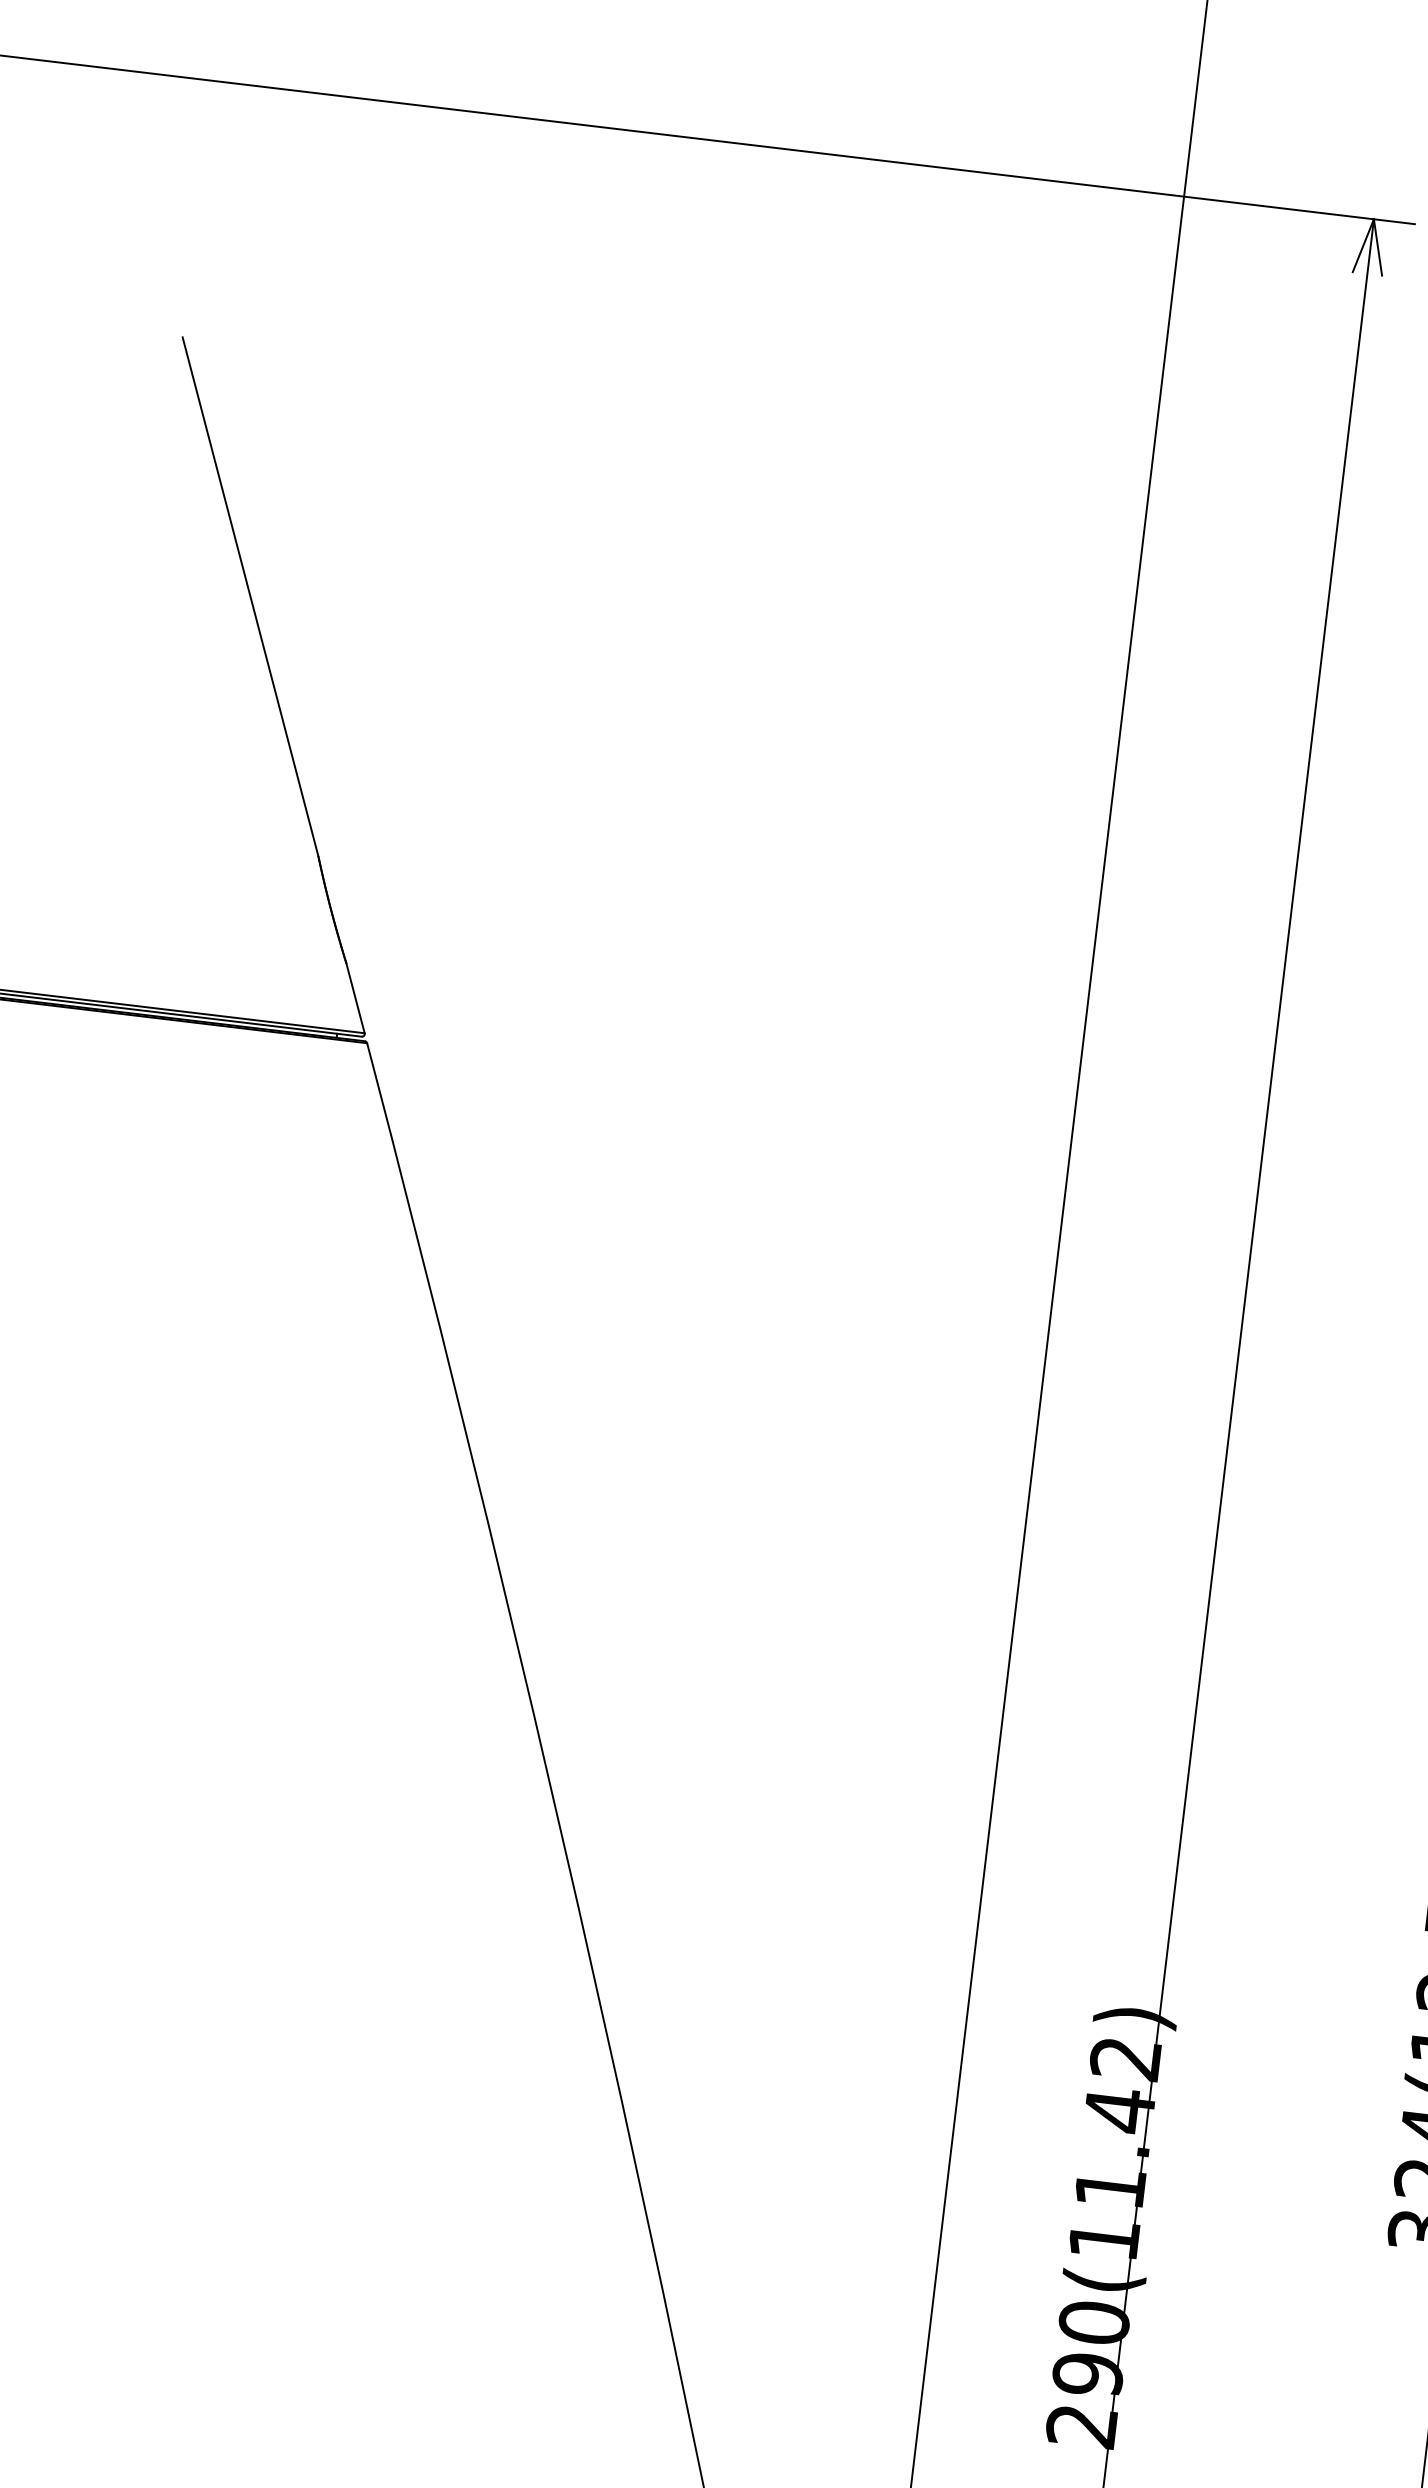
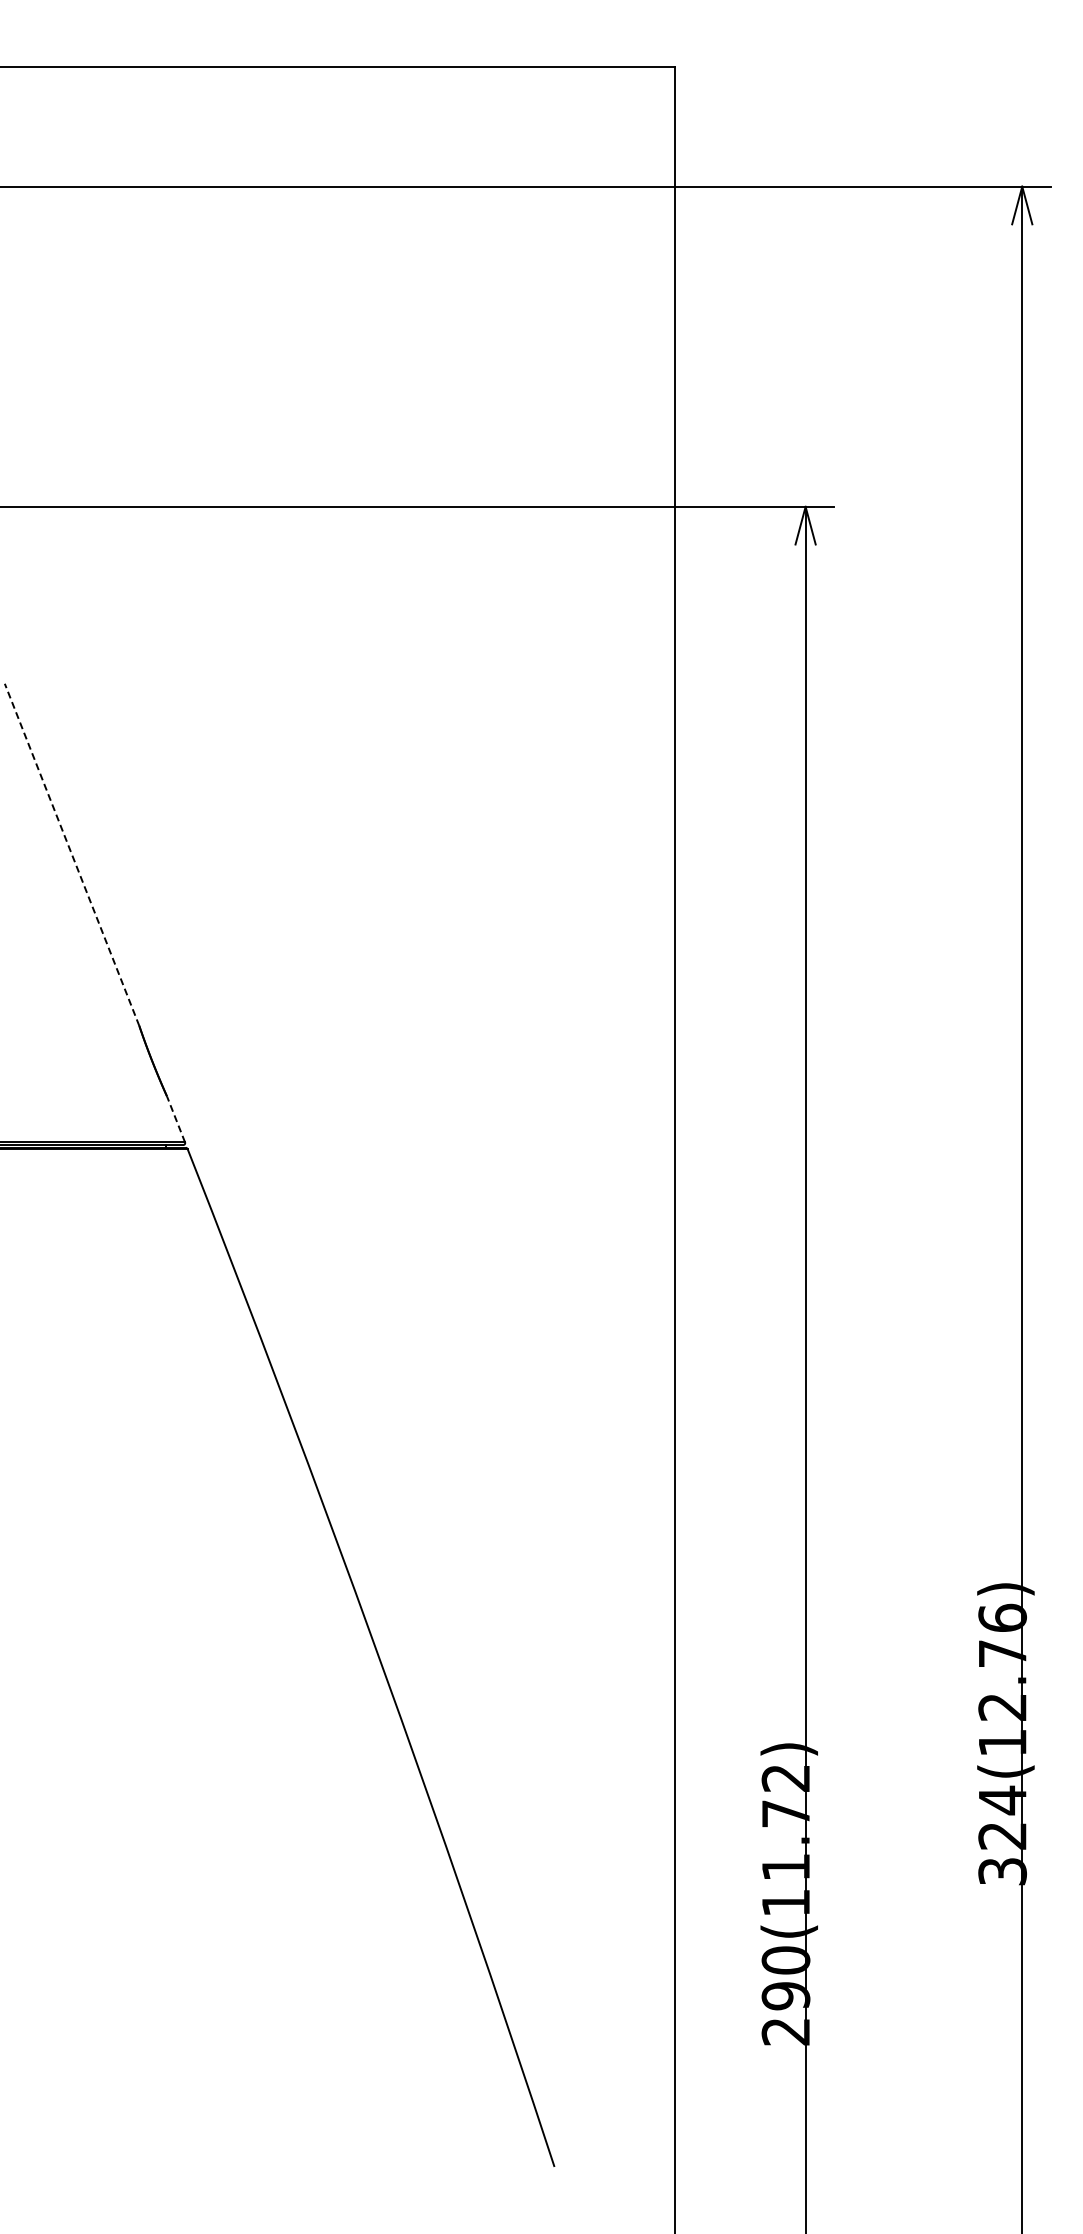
line: (251, 596) -> (72, 854), solid -> dashed
line: (356, 998) -> (176, 1119), solid -> dashed
text: (1118, 2109) -> (785, 1813), 290(11.42) -> 290(11.72)

